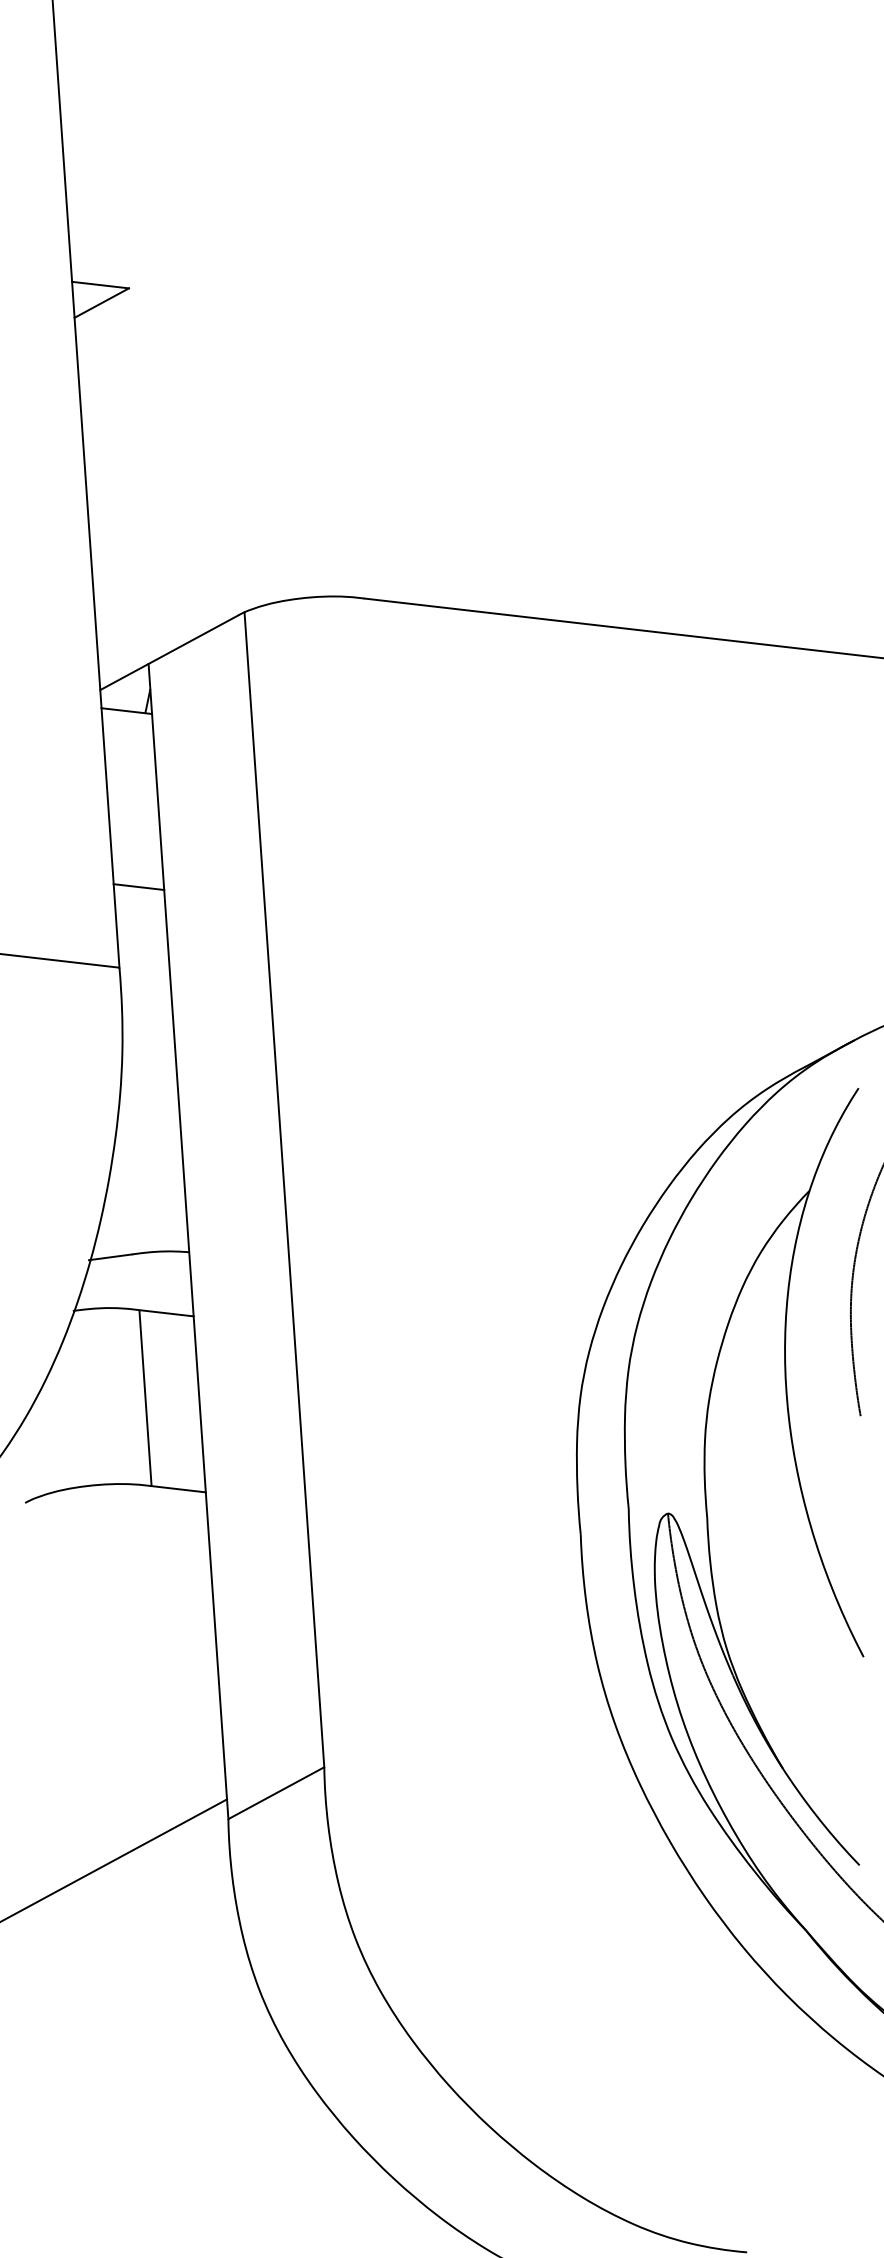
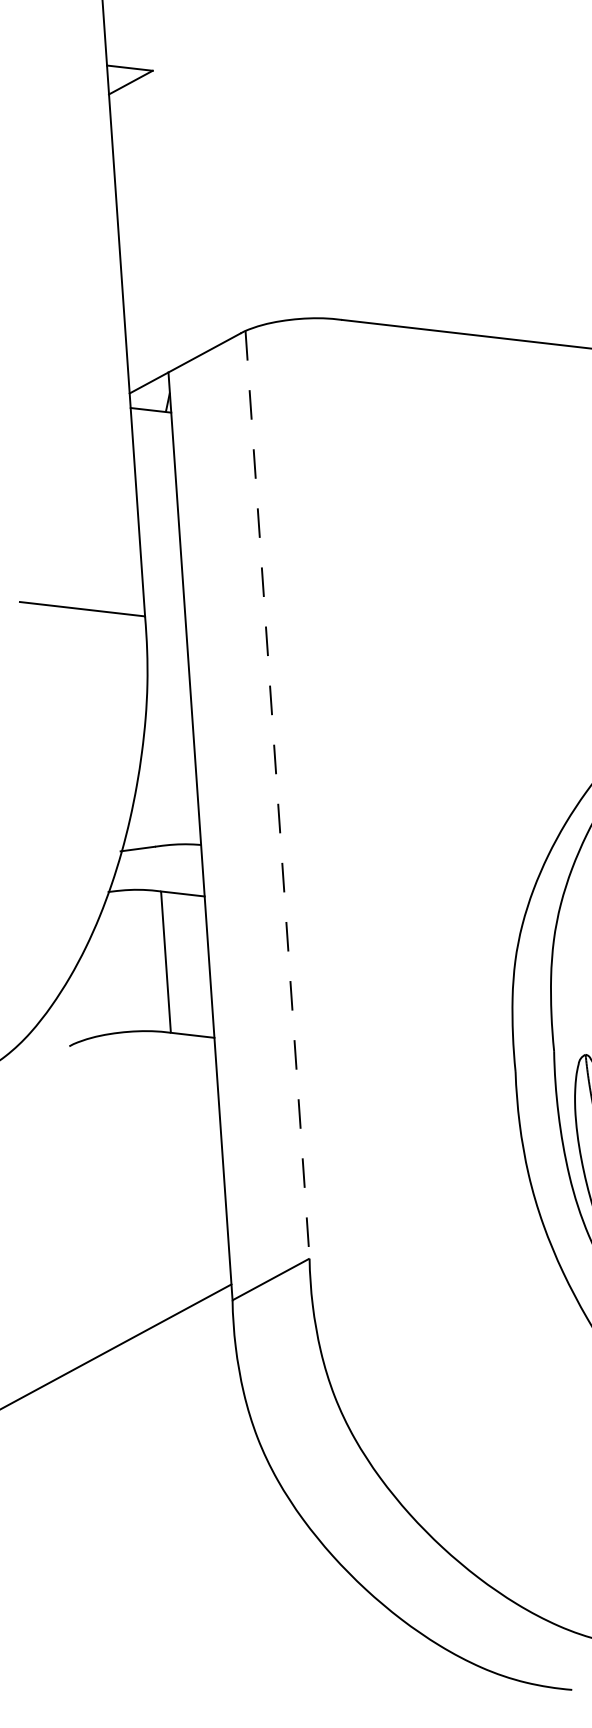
line: (138, 887) -> (160, 552), removed
line: (284, 1189) -> (277, 794), solid -> dashed

